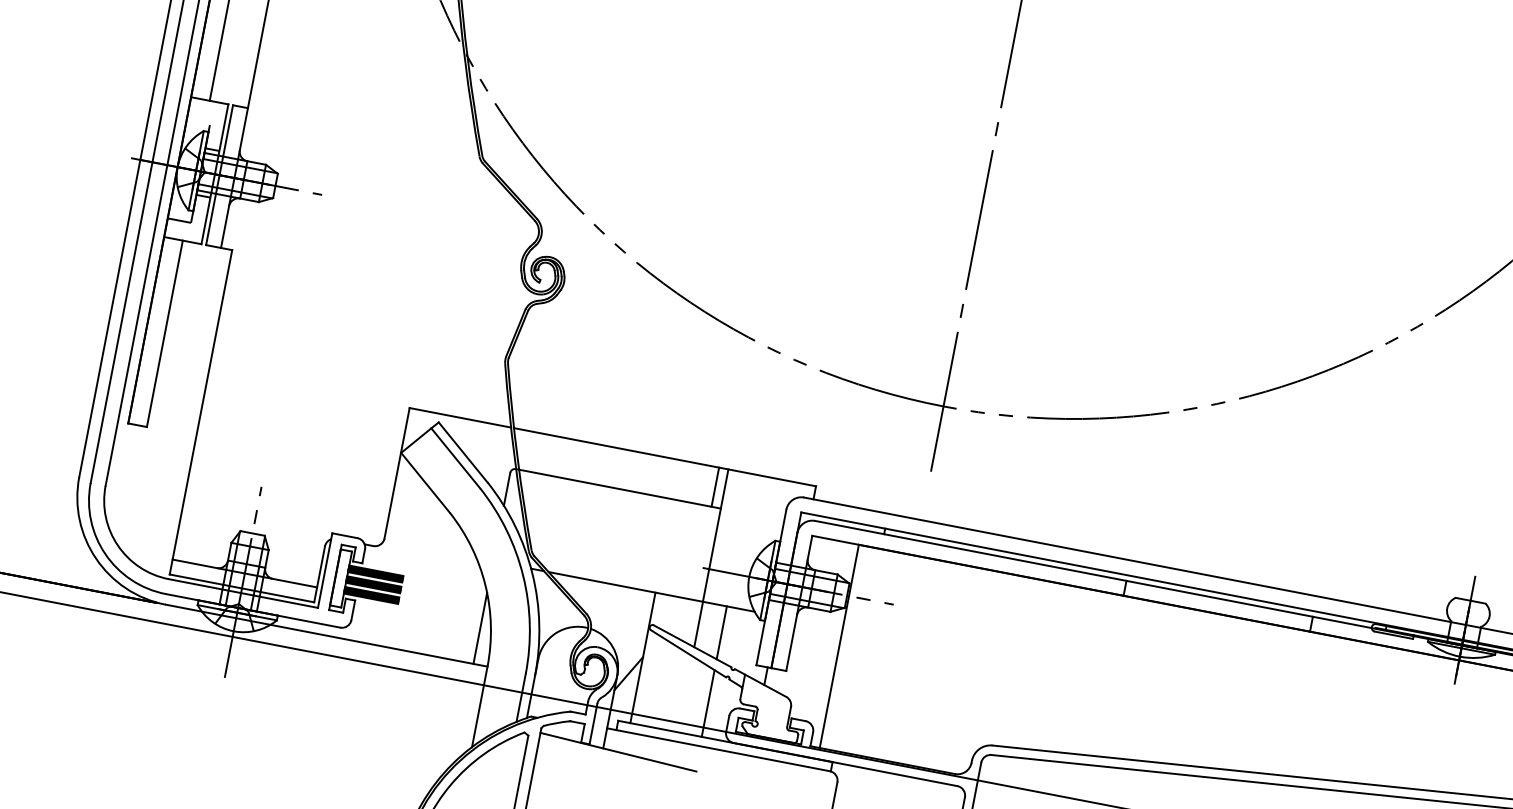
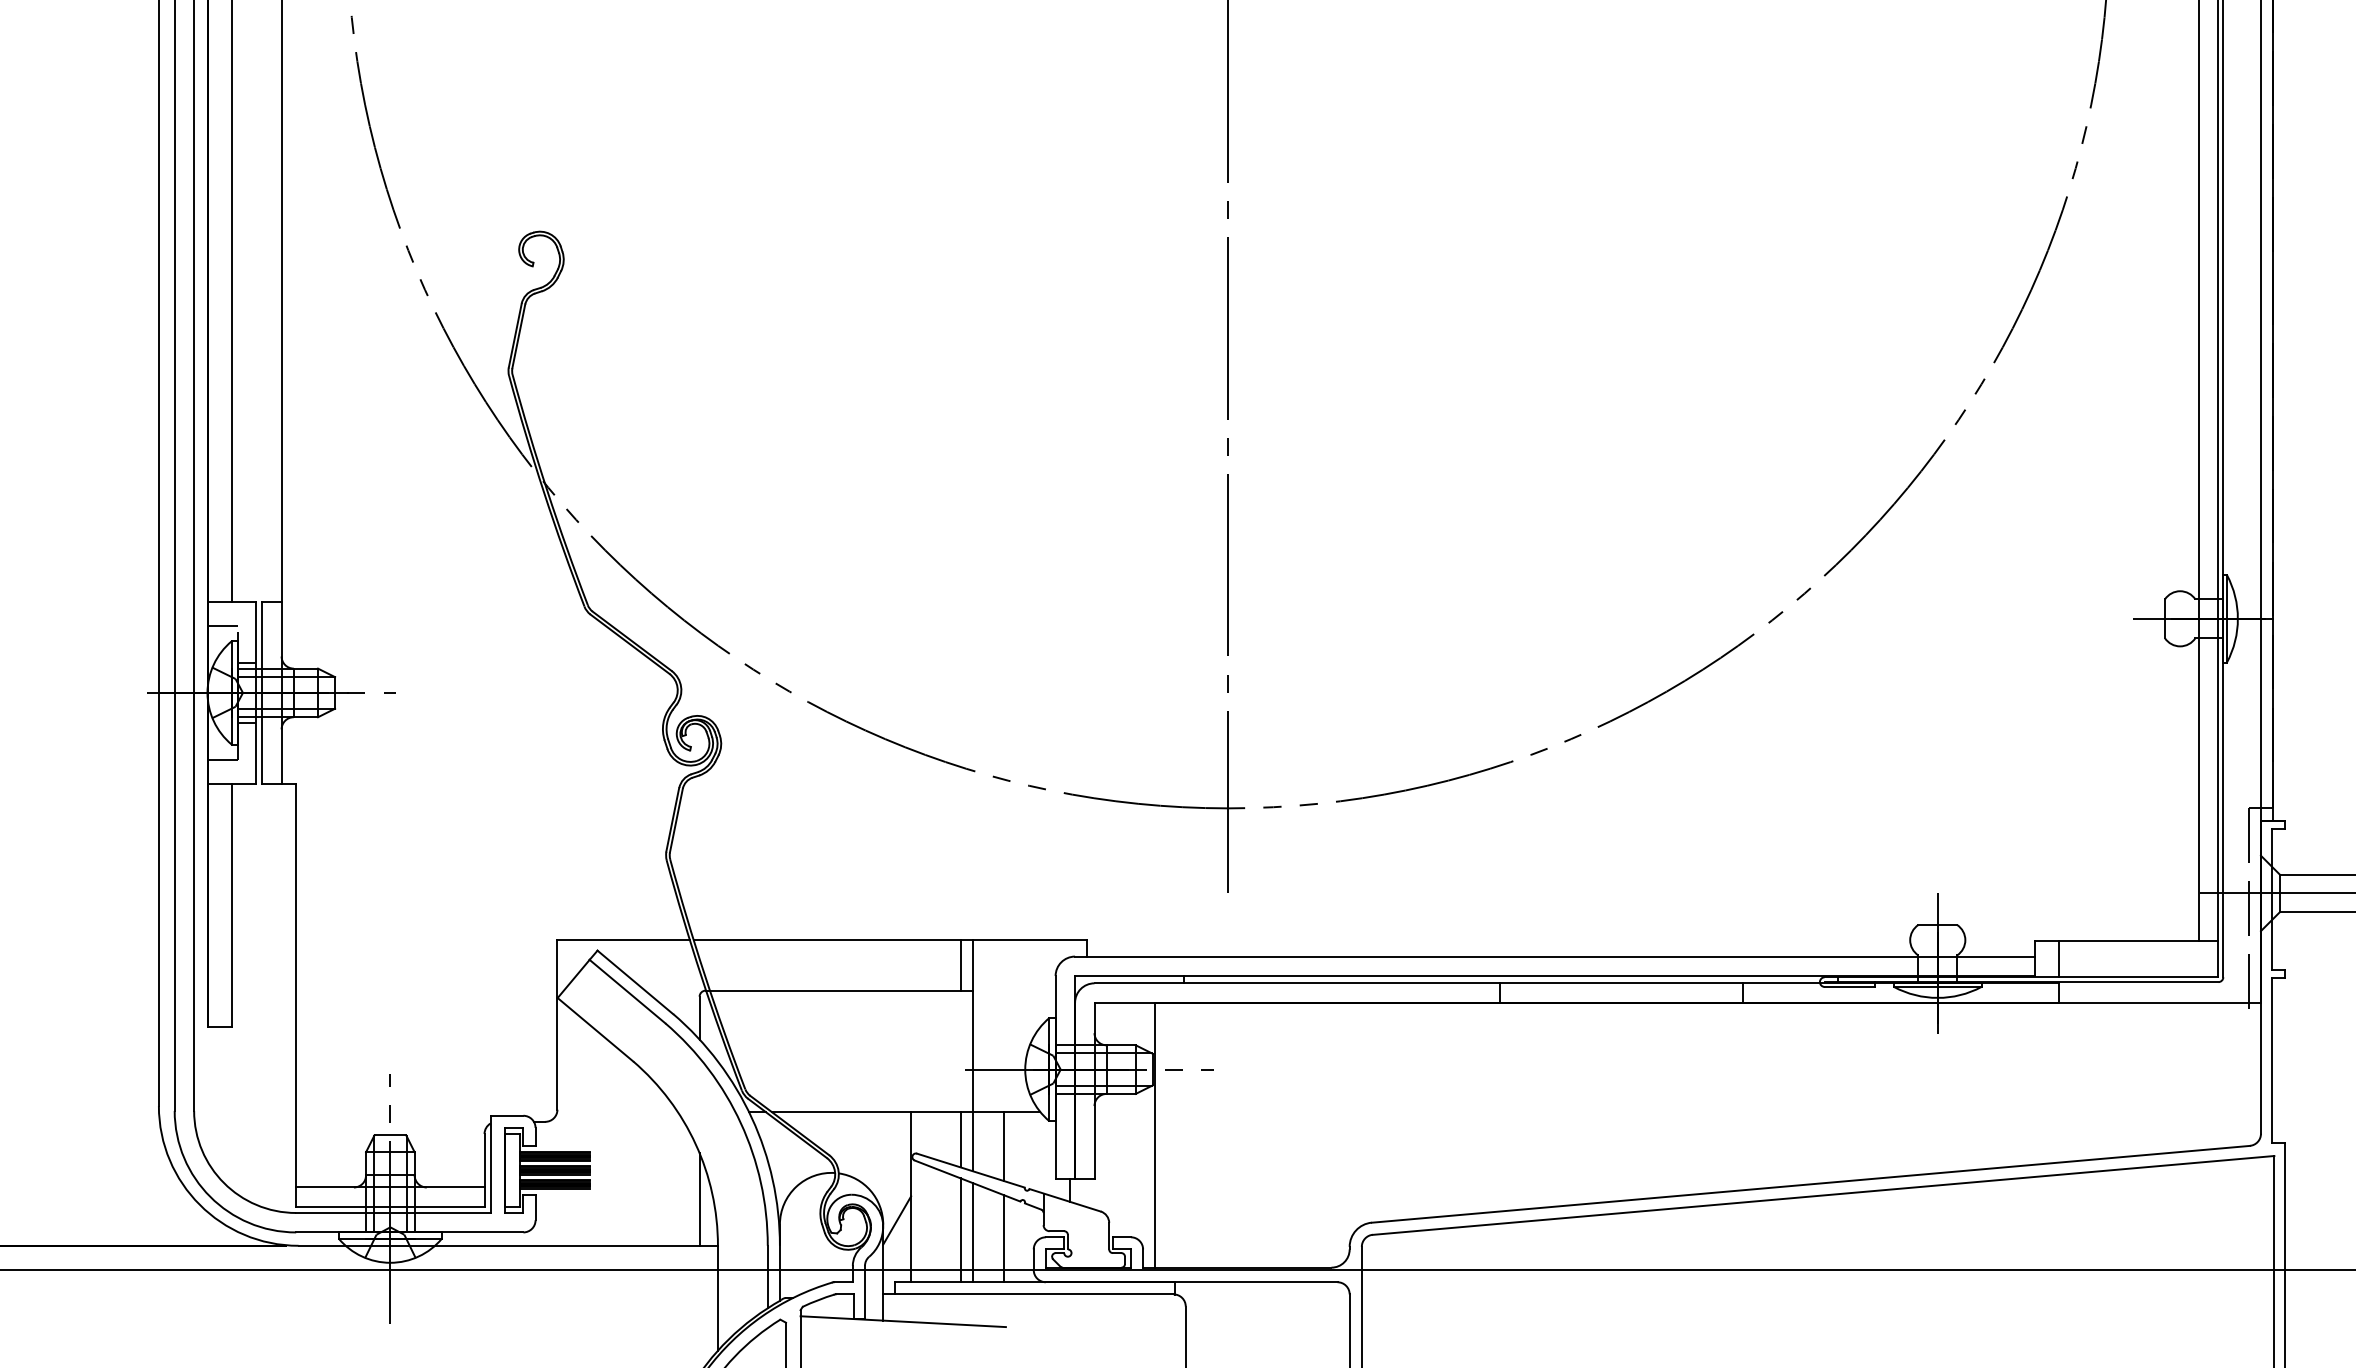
line: (198, 118) -> (222, 626), added
line: (689, 620) -> (960, 1139), added
line: (675, 690) -> (960, 1230), added
line: (685, 694) -> (973, 1232), added

